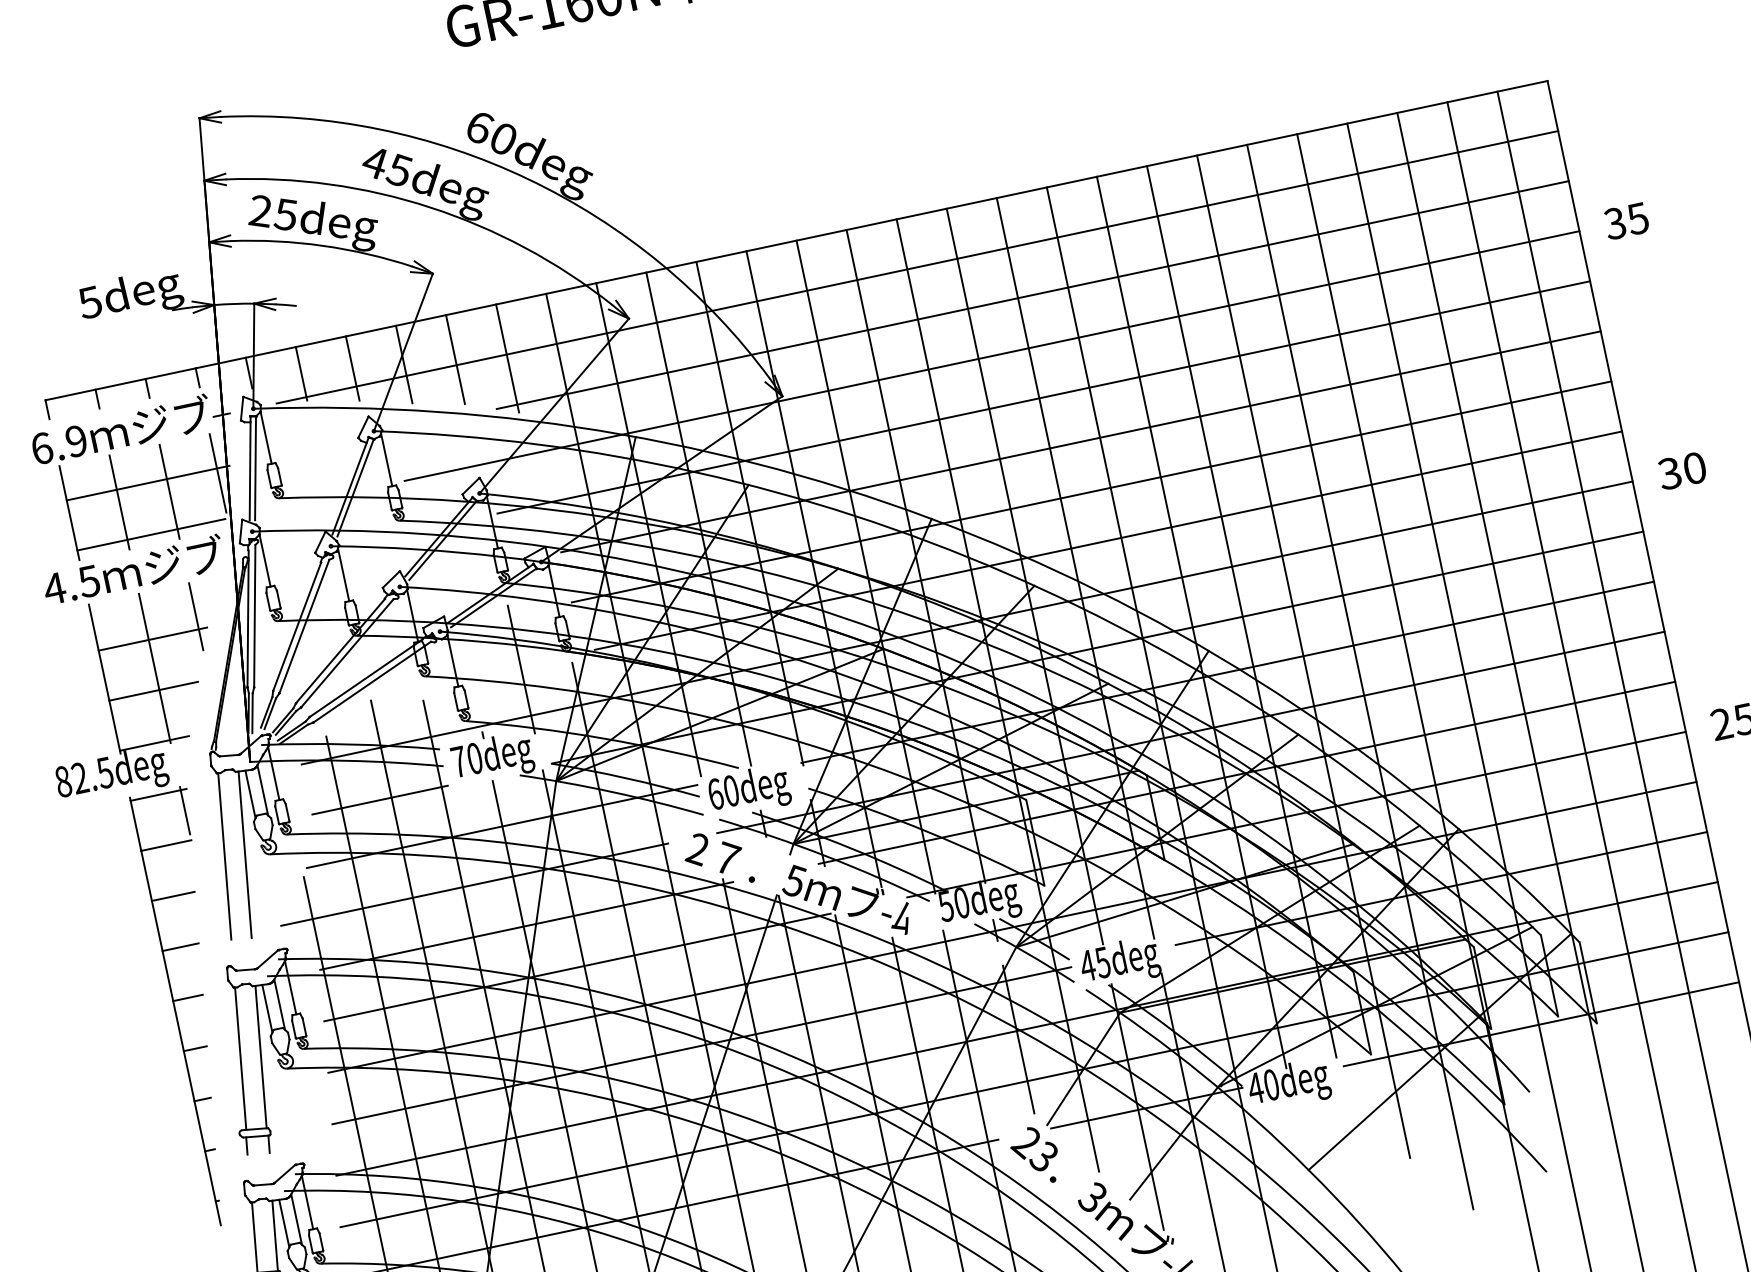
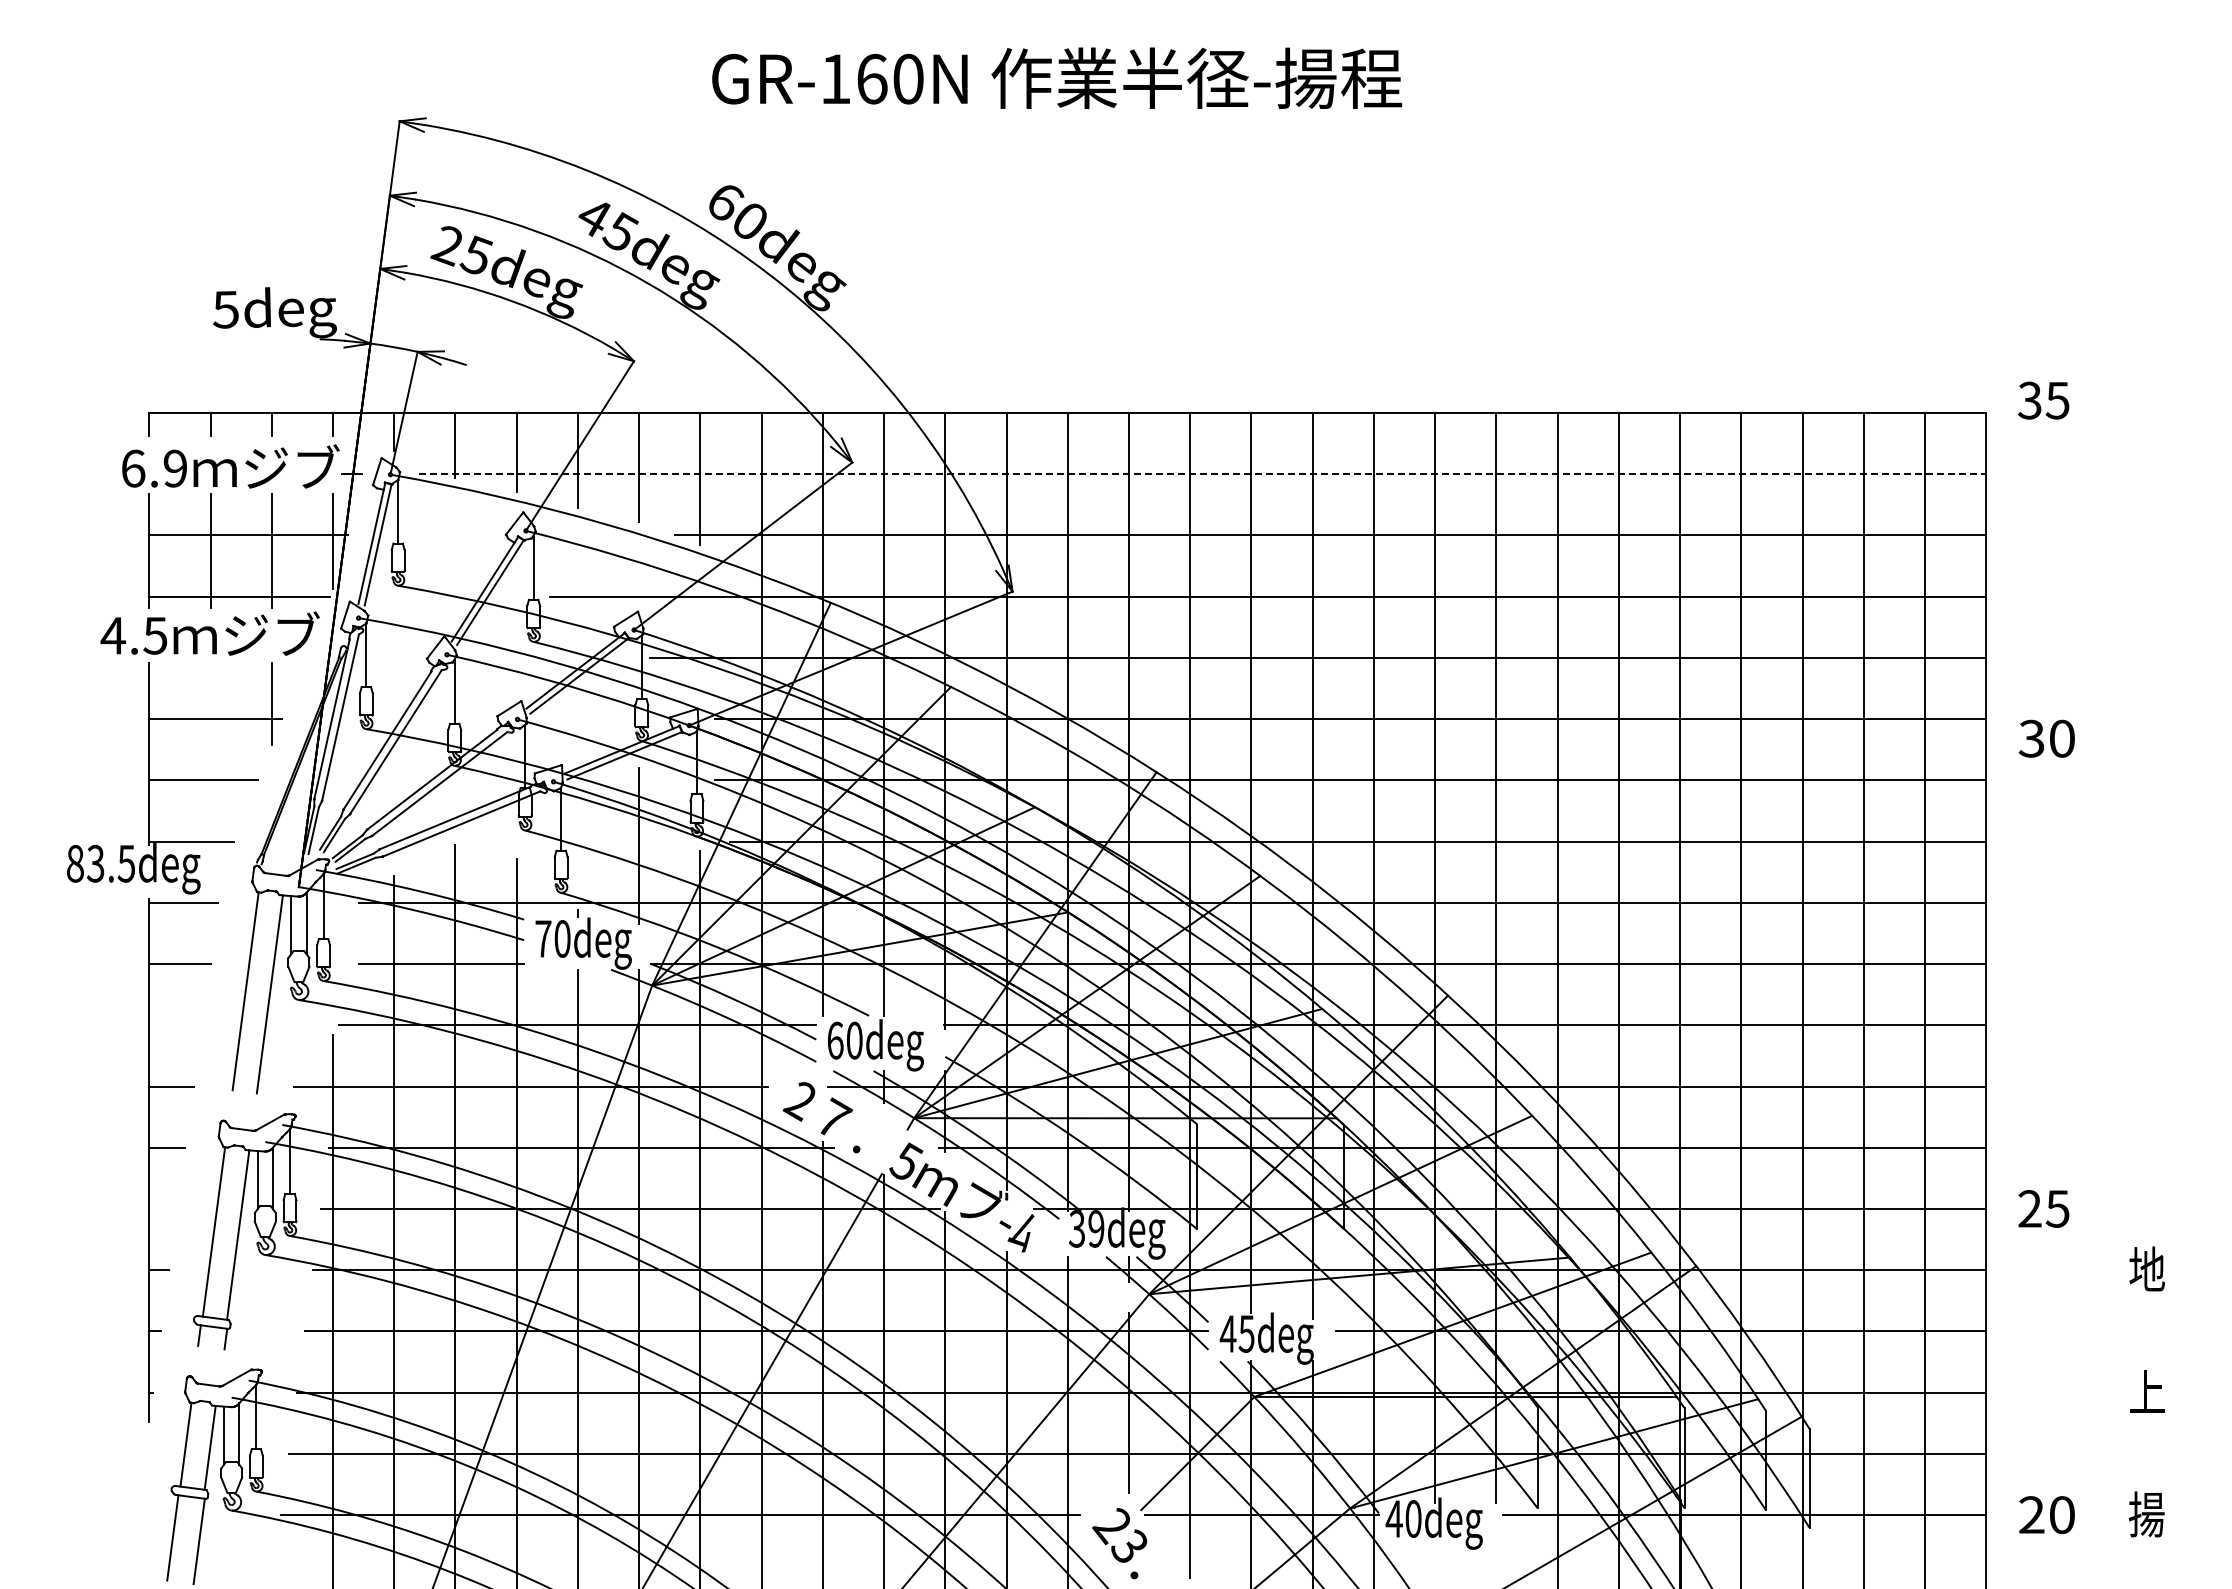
text: (1626, 221) -> (2043, 400), moved
line: (917, 267) -> (1202, 474), solid -> dashed
text: (1681, 470) -> (2046, 738), moved
line: (154, 668) -> (210, 753), removed
text: (79, 778) -> (95, 864), 82.5deg -> 83.5deg
line: (184, 810) -> (210, 927), removed
line: (173, 896) -> (175, 1025), removed
text: (953, 904) -> (1086, 1228), 50deg -> 39deg
line: (195, 1048) -> (163, 1208), removed

